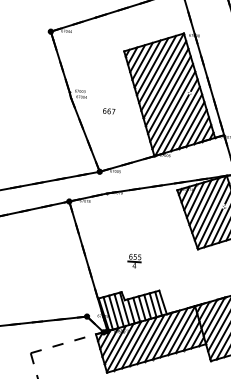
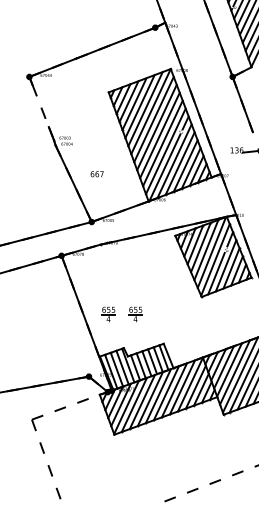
line: (59, 60) -> (40, 106), removed
text: (108, 111) -> (96, 174), moved
part: (109, 259) -> (108, 314), added

